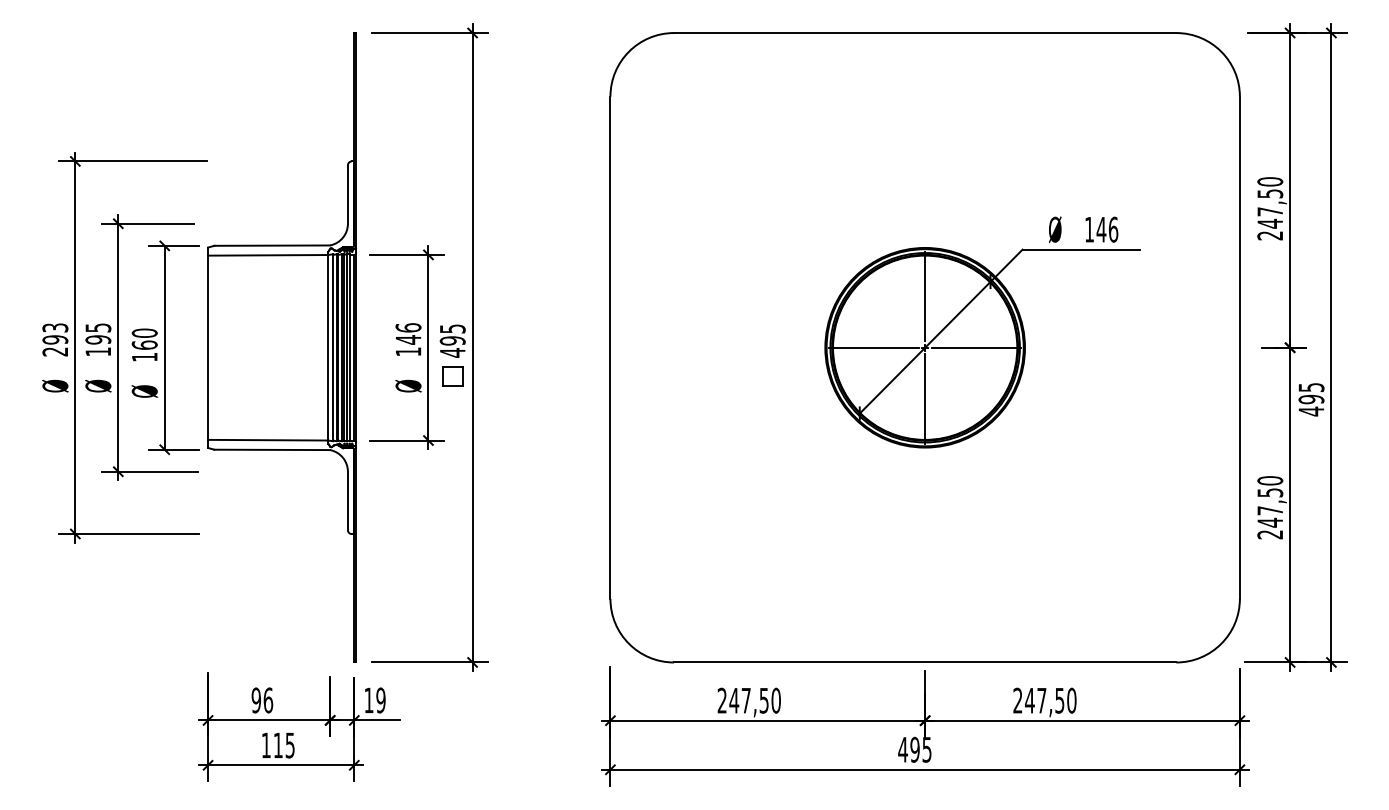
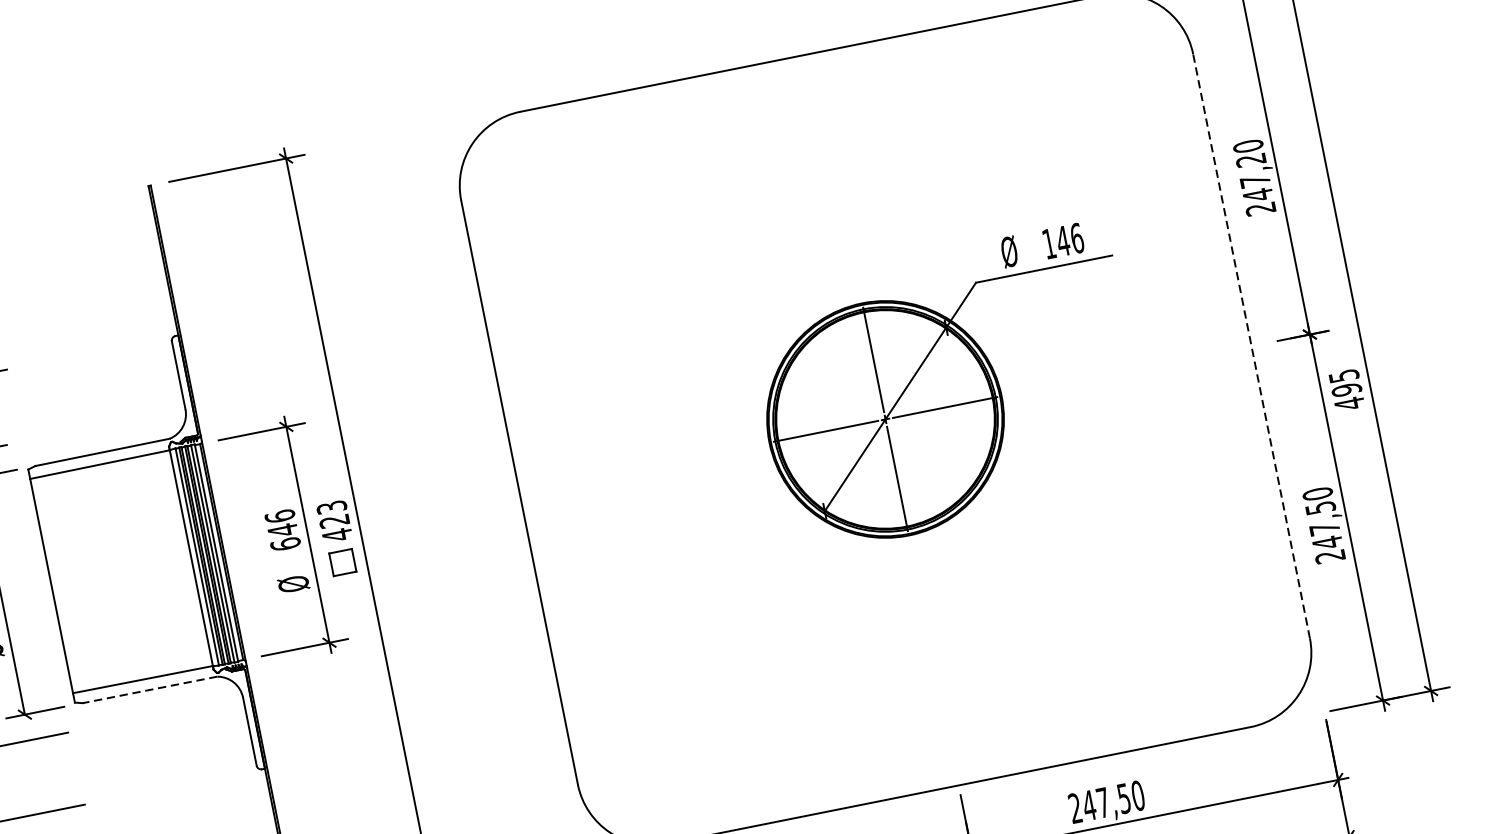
text: (1270, 193) -> (1251, 159), 247,50 -> 247,20
text: (452, 334) -> (332, 513), 495 -> 423
line: (1239, 347) -> (1251, 346), solid -> dashed
text: (408, 351) -> (285, 543), 146 -> 646
line: (272, 449) -> (150, 689), solid -> dashed

